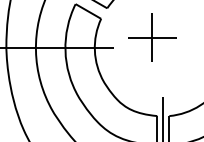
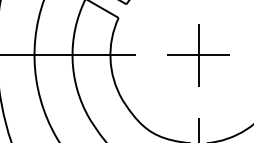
part: (152, 37) -> (198, 54), moved

